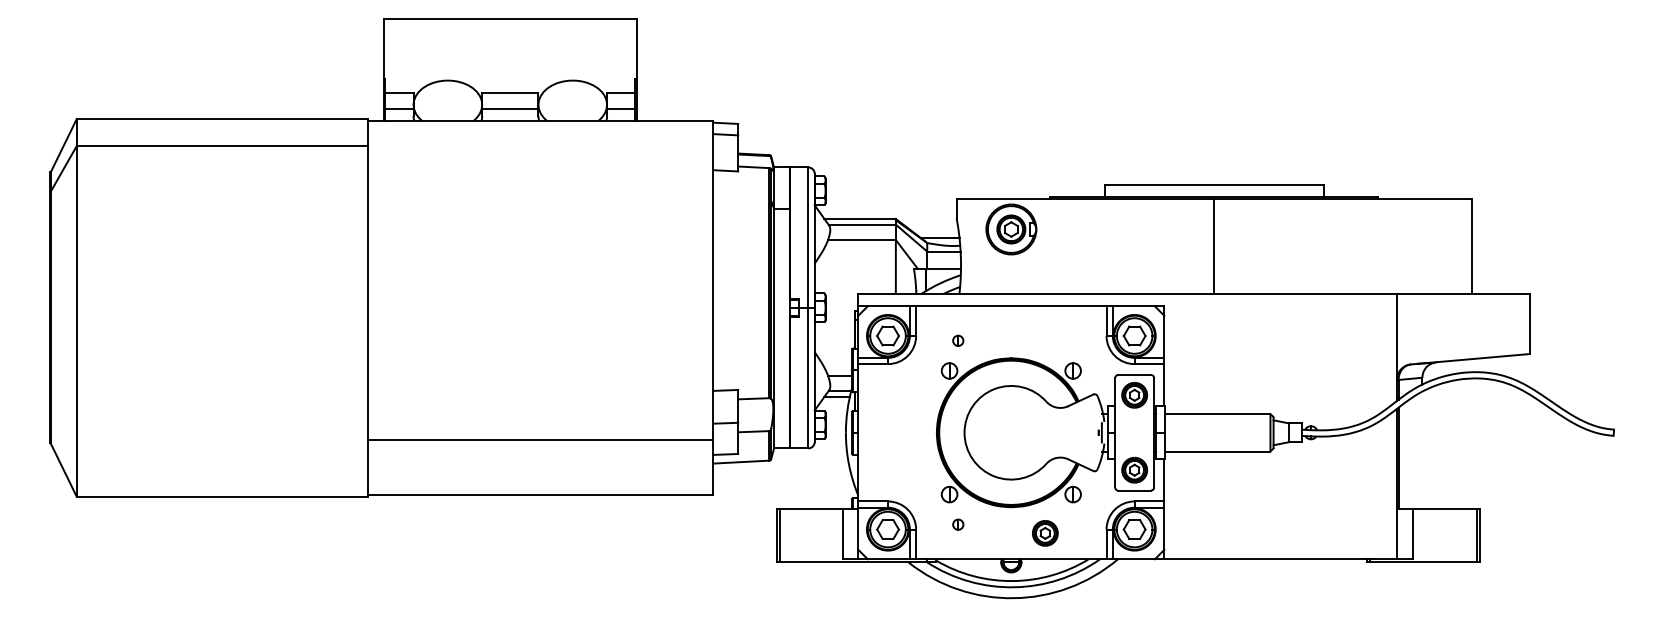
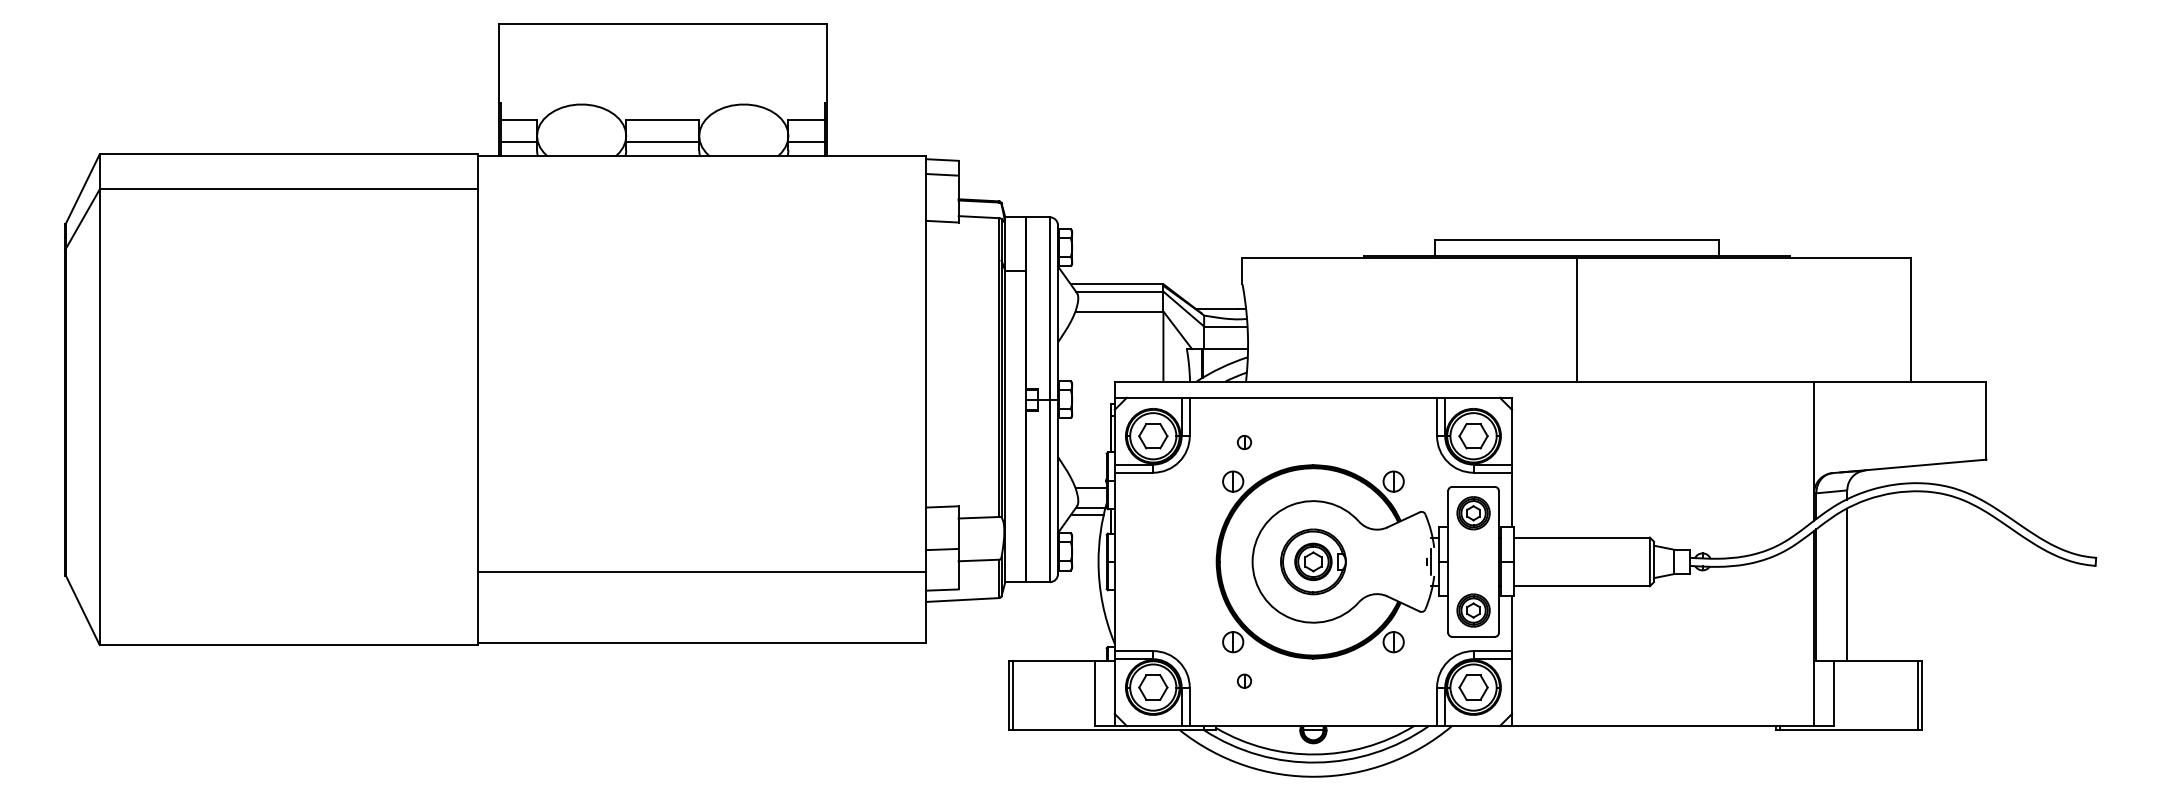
part: (1011, 229) -> (1313, 561), moved
line: (1422, 450) -> (1847, 584), added
part: (1045, 533) -> (1357, 692), removed

